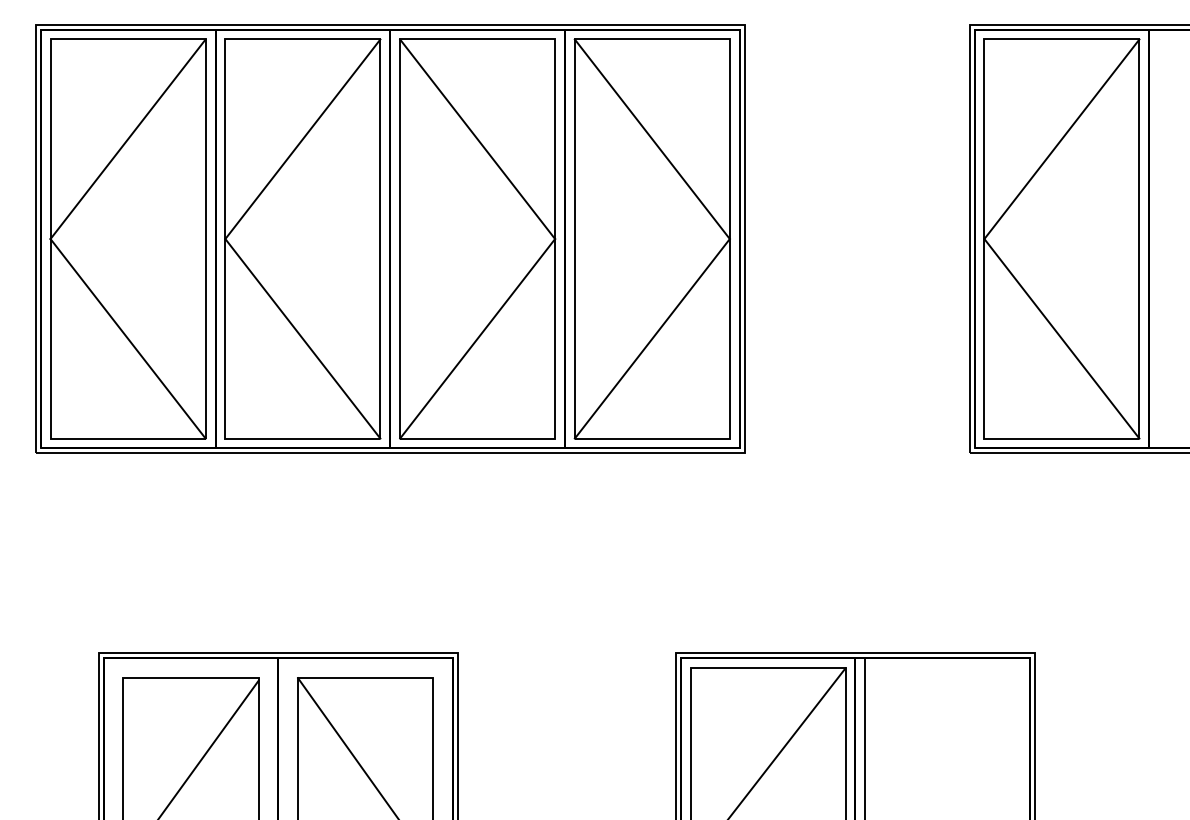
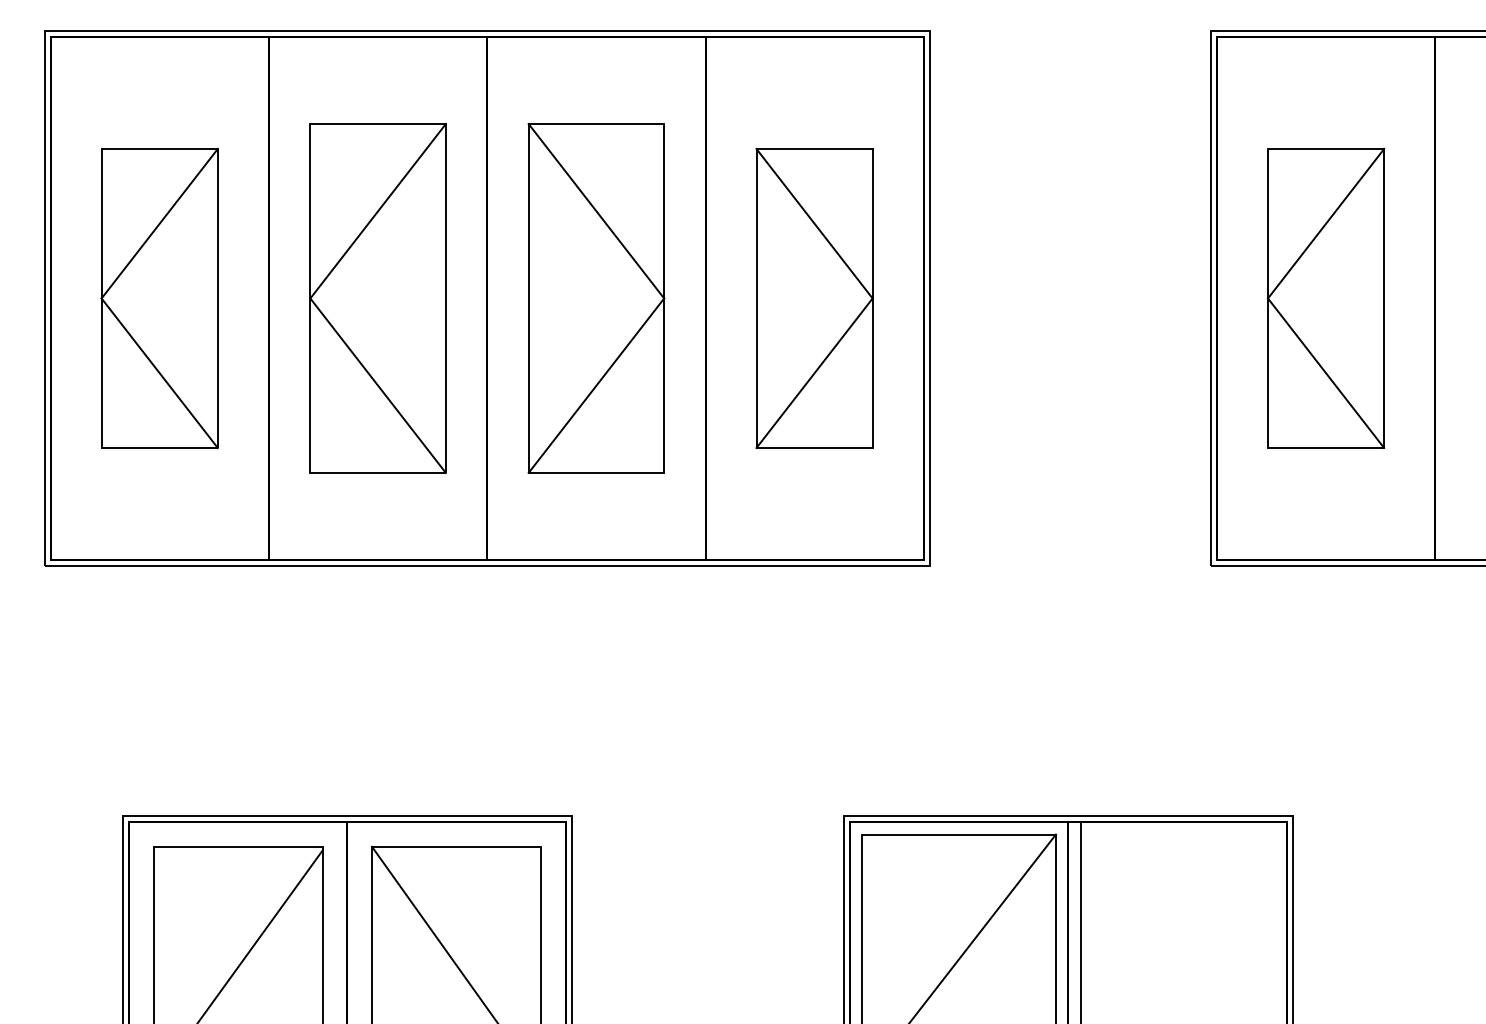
part: (127, 239) -> (159, 298), size x0.6
part: (302, 239) -> (377, 298), size x0.7
part: (477, 239) -> (596, 298), size x0.7
part: (652, 239) -> (814, 298), size x0.6
part: (1061, 239) -> (1325, 298), size x0.6

